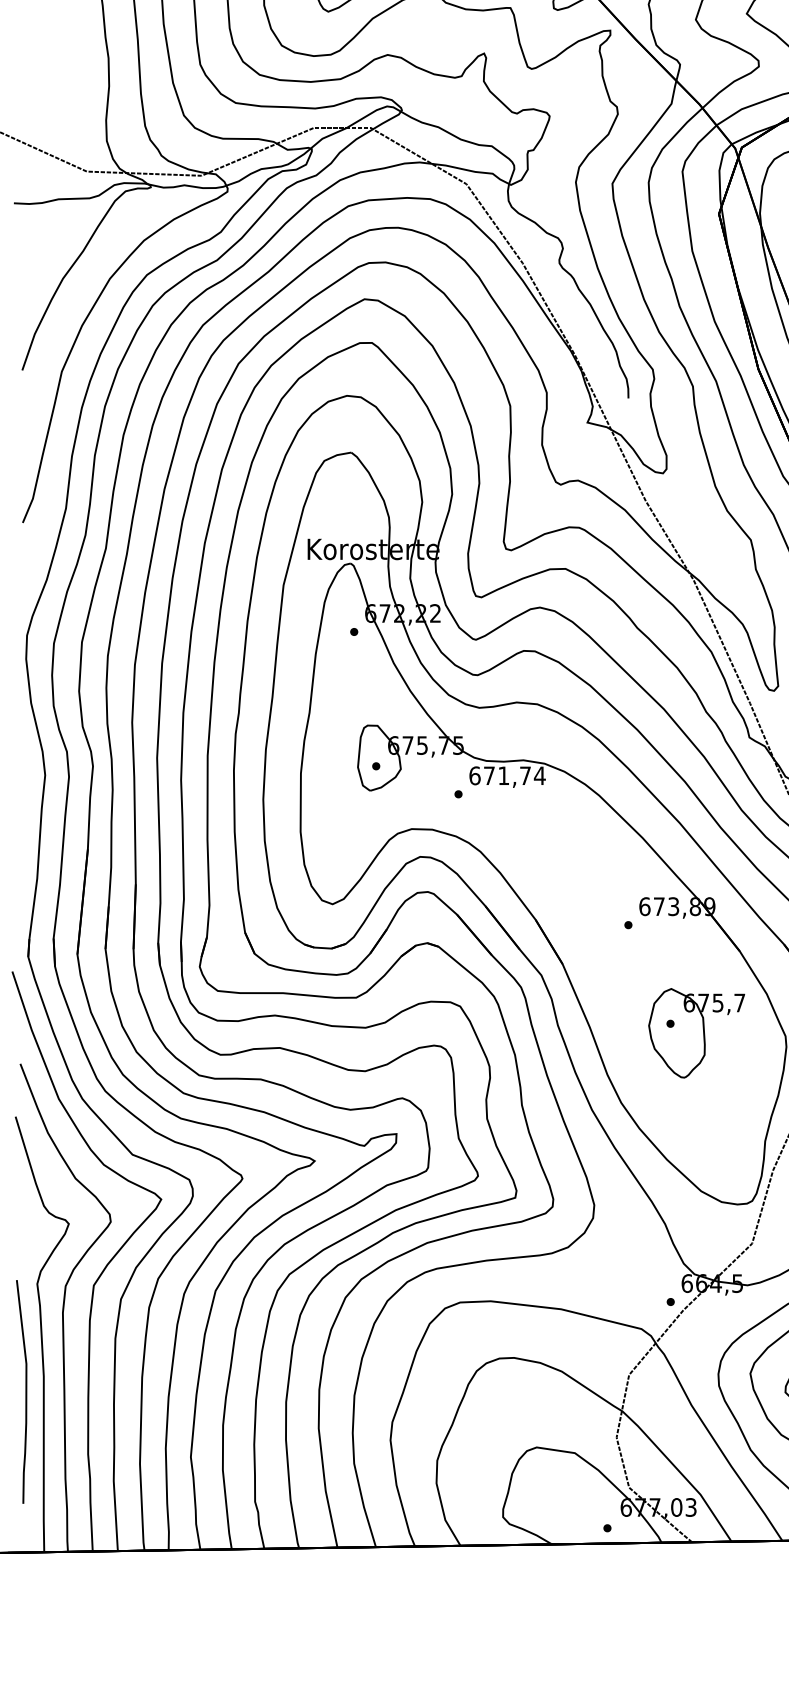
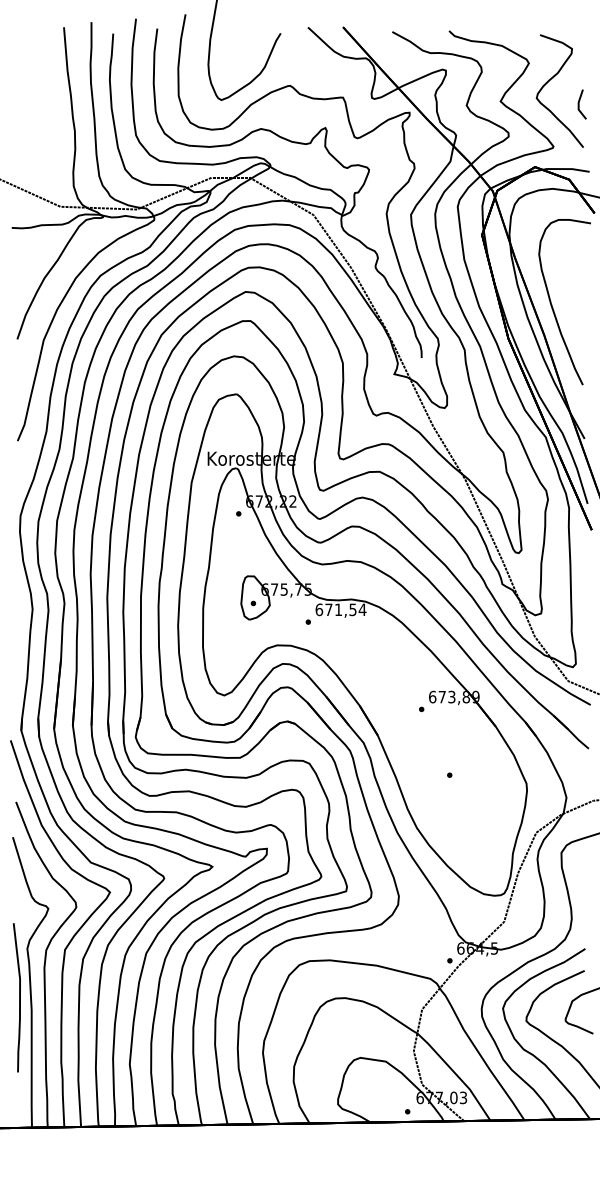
text: (524, 775) -> (352, 609), 671,74 -> 671,54
part: (695, 1033) -> (466, 781), removed
curve: (25, 1391) -> (19, 997), moved

